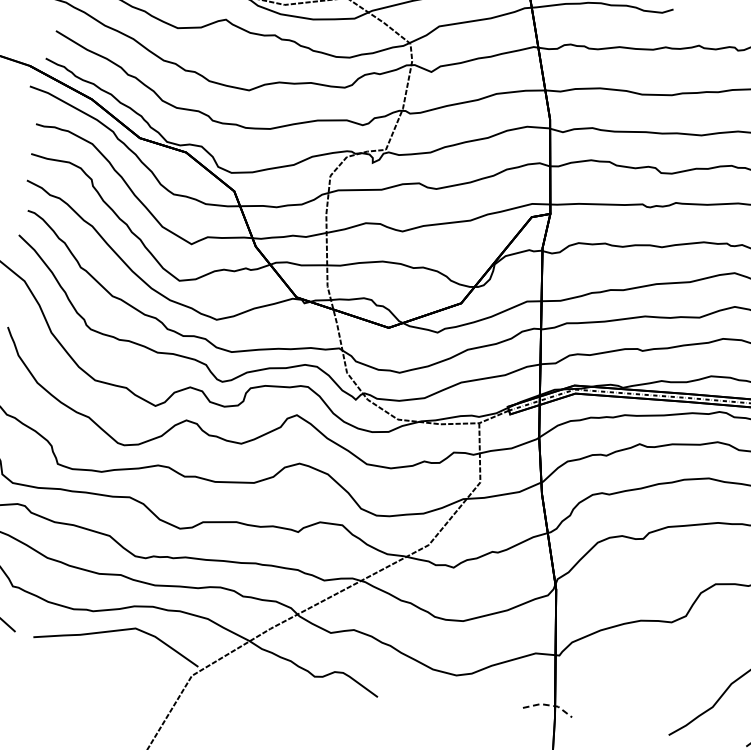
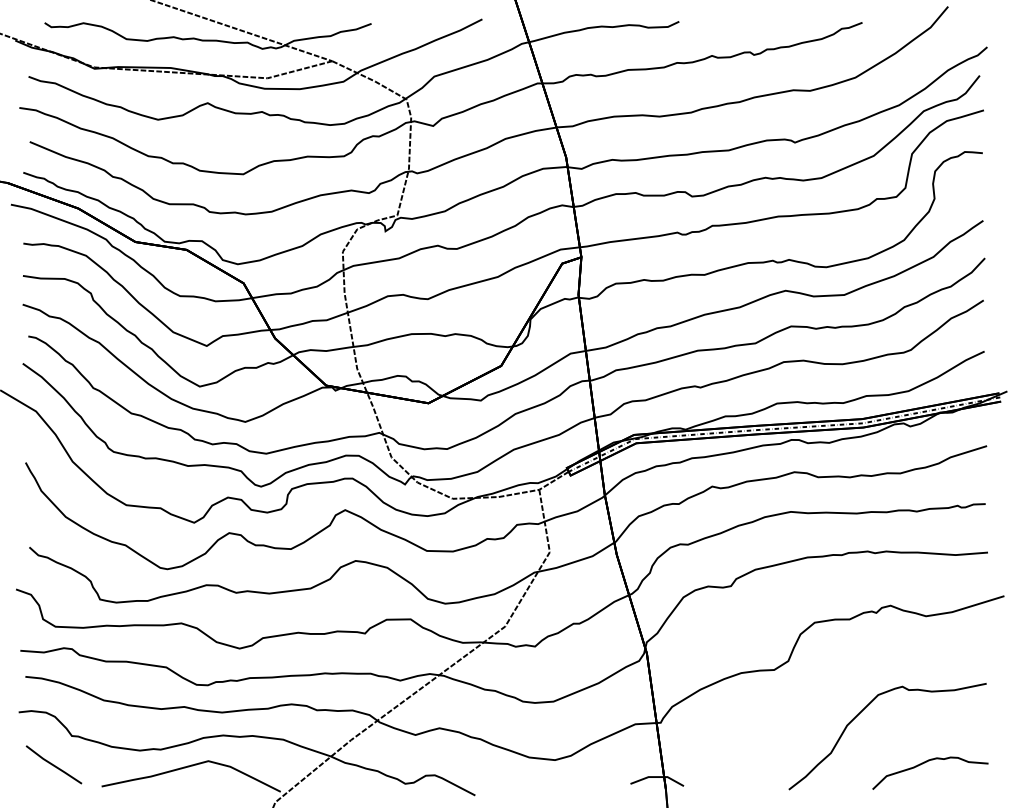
line: (549, 705) -> (658, 777), dashed -> solid

